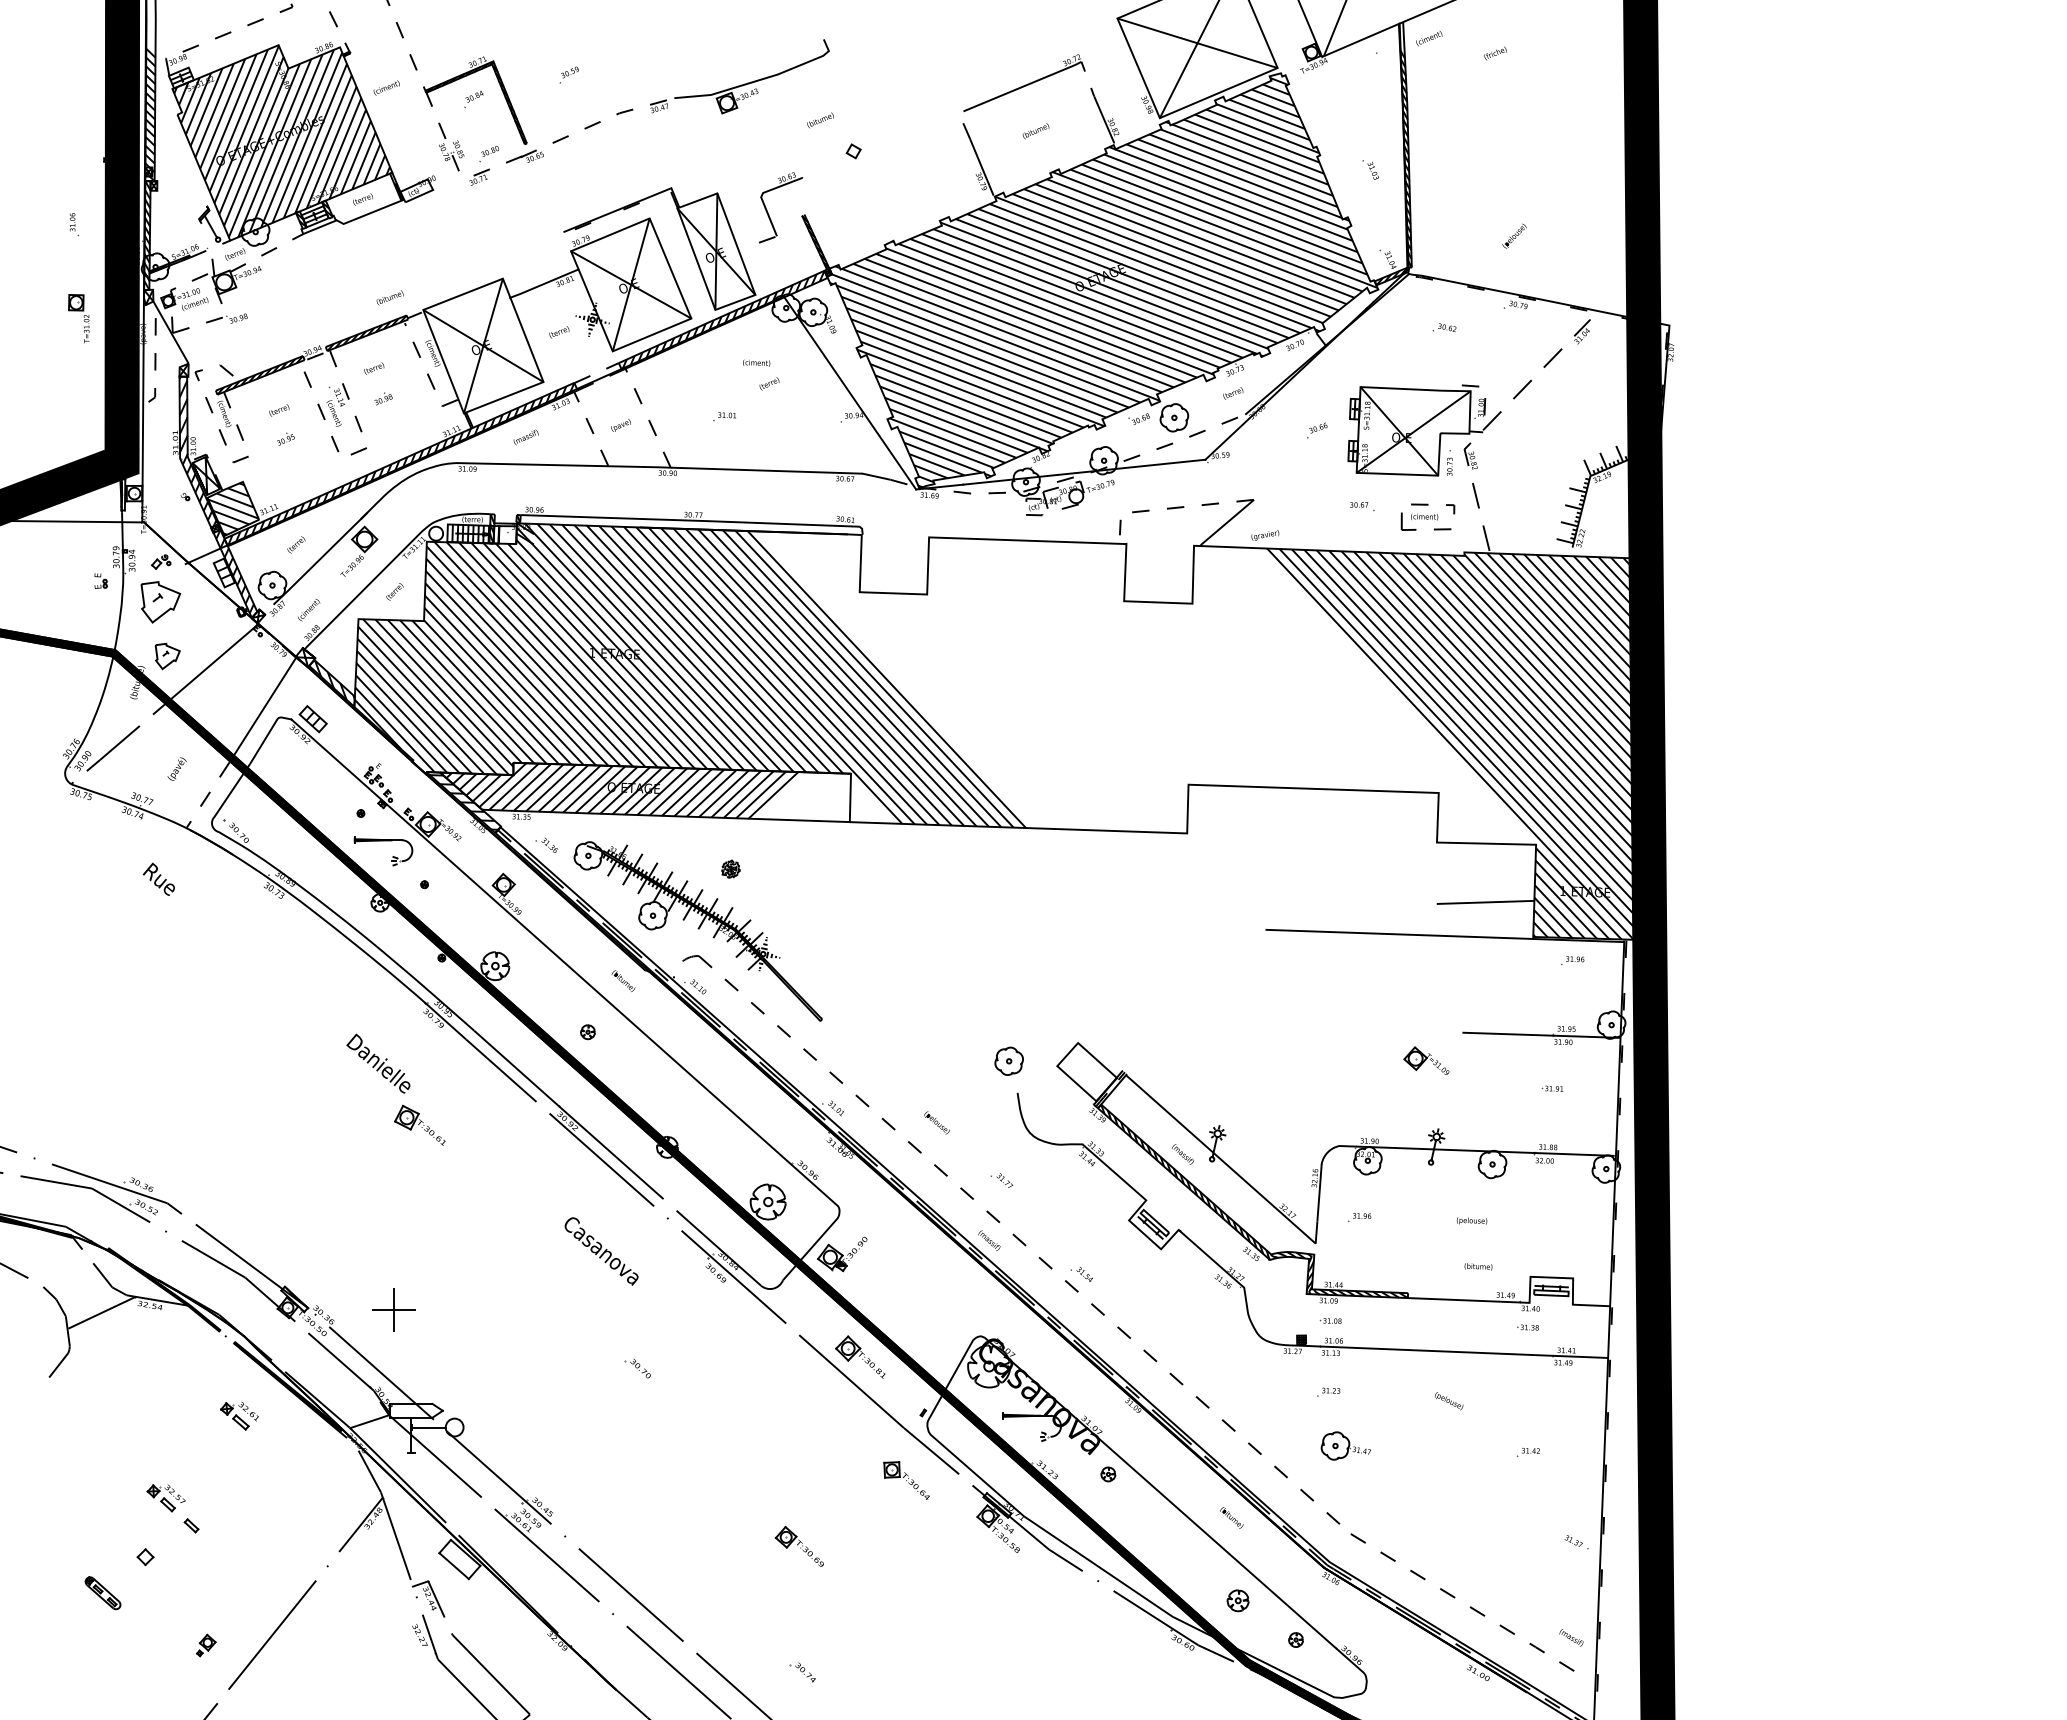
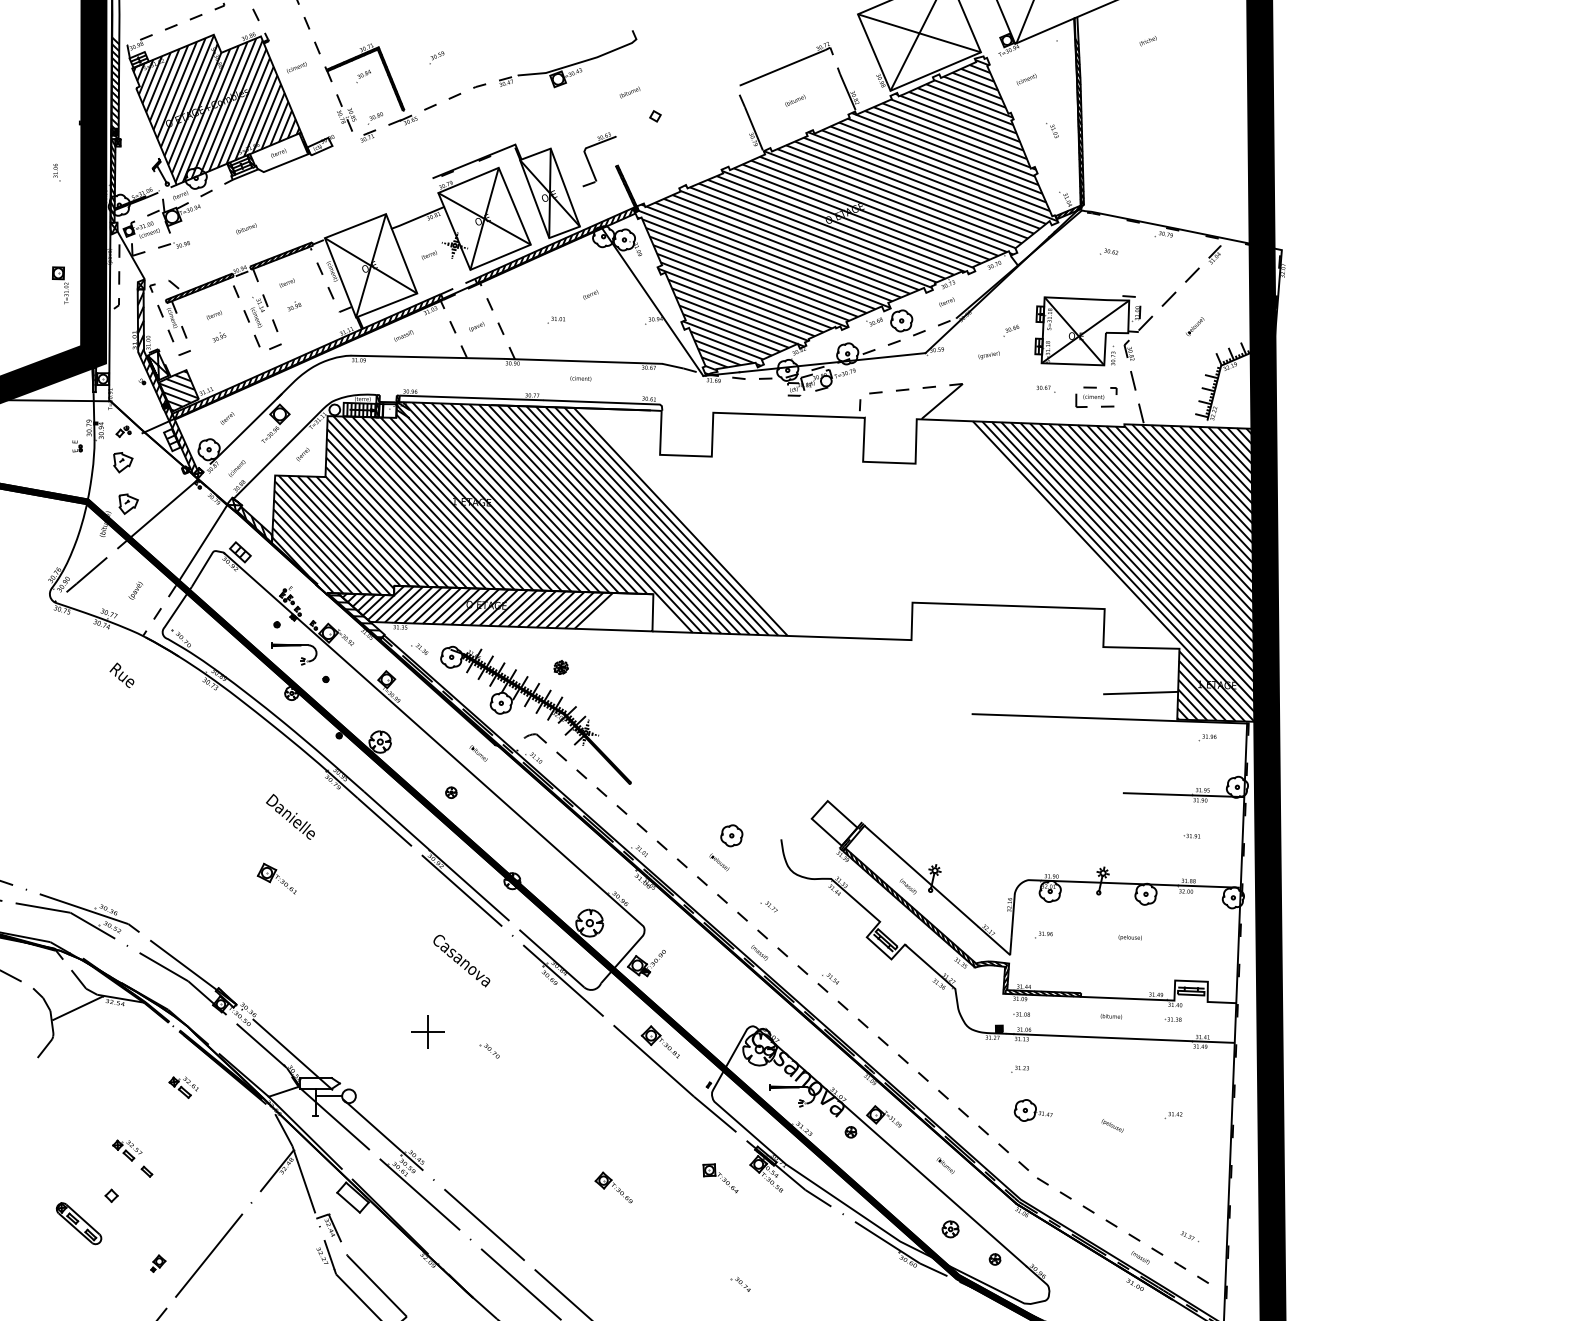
text: (1429, 38) -> (1026, 79), moved
text: (1514, 235) -> (1195, 326), moved
text: (389, 297) -> (245, 228), moved
part: (78, 318) -> (60, 285), moved
text: (756, 362) -> (580, 378), moved
text: (1265, 535) -> (989, 355), moved
part: (160, 602) -> (123, 462), size x0.62
part: (1008, 1060) -> (731, 835), moved
part: (1426, 1060) -> (884, 1116), moved
part: (419, 1124) -> (276, 878), moved
text: (1478, 1266) -> (1111, 1016), moved
part: (393, 1309) -> (427, 1031), moved
text: (1448, 1401) -> (1112, 1126), moved
part: (906, 1480) -> (720, 1178), moved
part: (1576, 1542) -> (1189, 1236), moved
part: (102, 1592) -> (78, 1222), size x1.67
text: (1571, 1637) -> (1140, 1257), moved
part: (802, 1672) -> (740, 1284), moved

